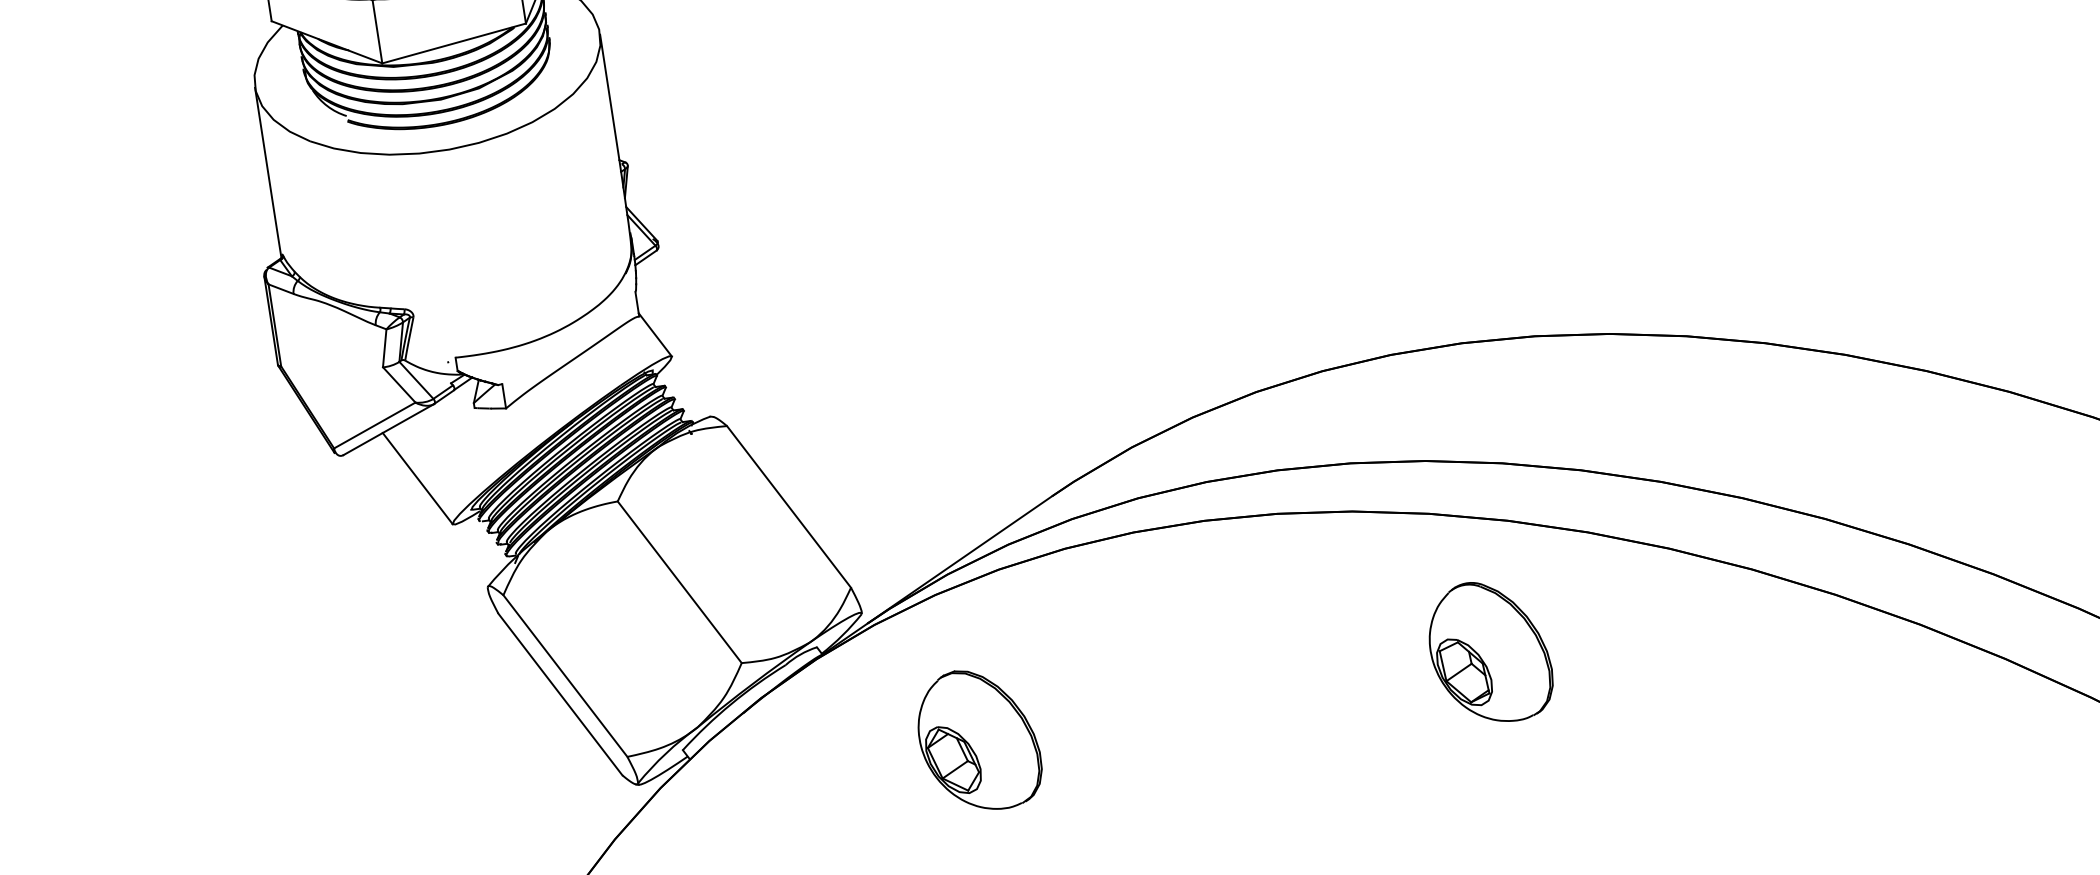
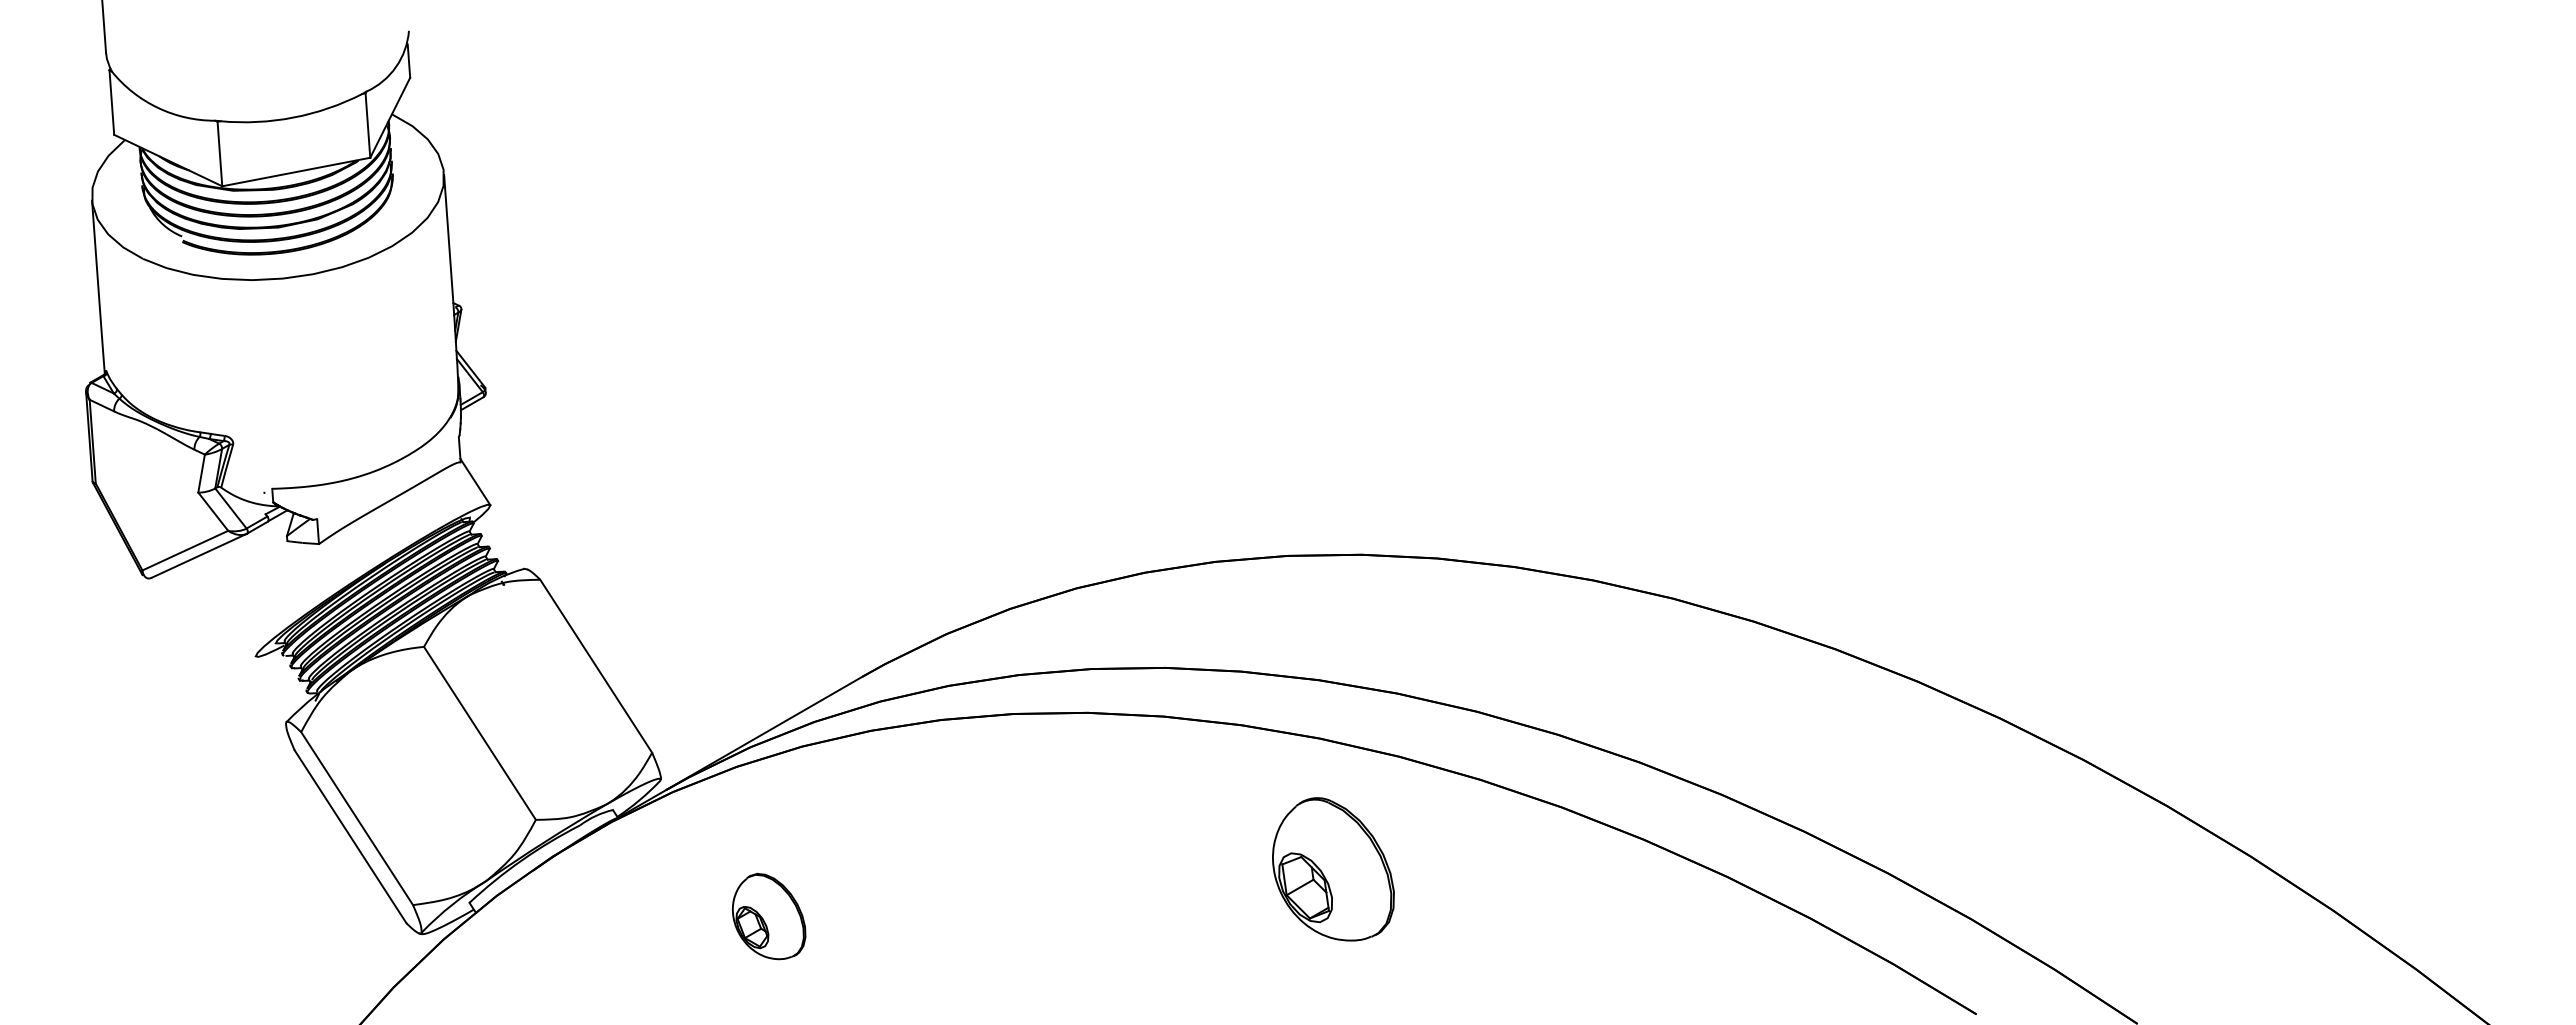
line: (416, 478) -> (223, 607), removed
part: (1490, 652) -> (1333, 869), moved
part: (978, 739) -> (768, 916), size x0.6

